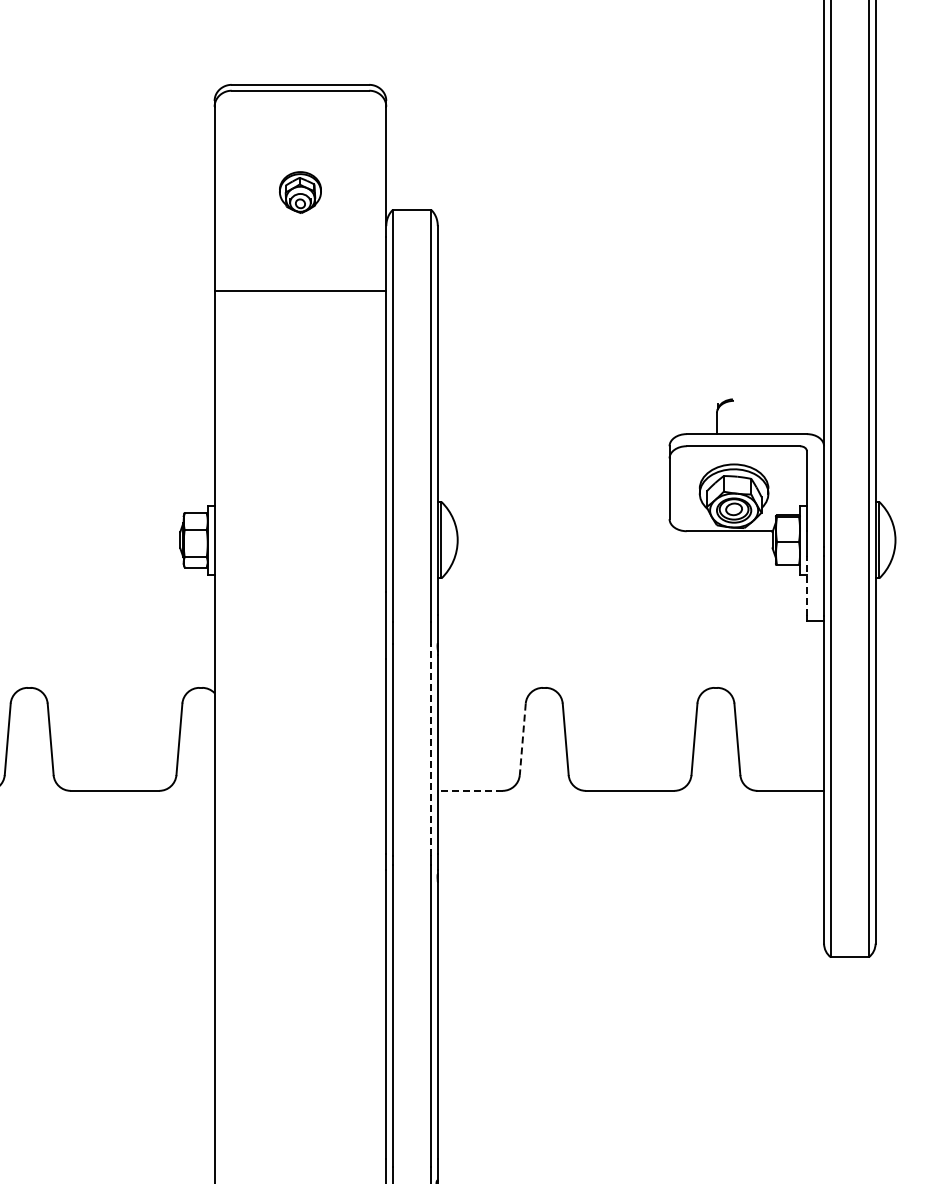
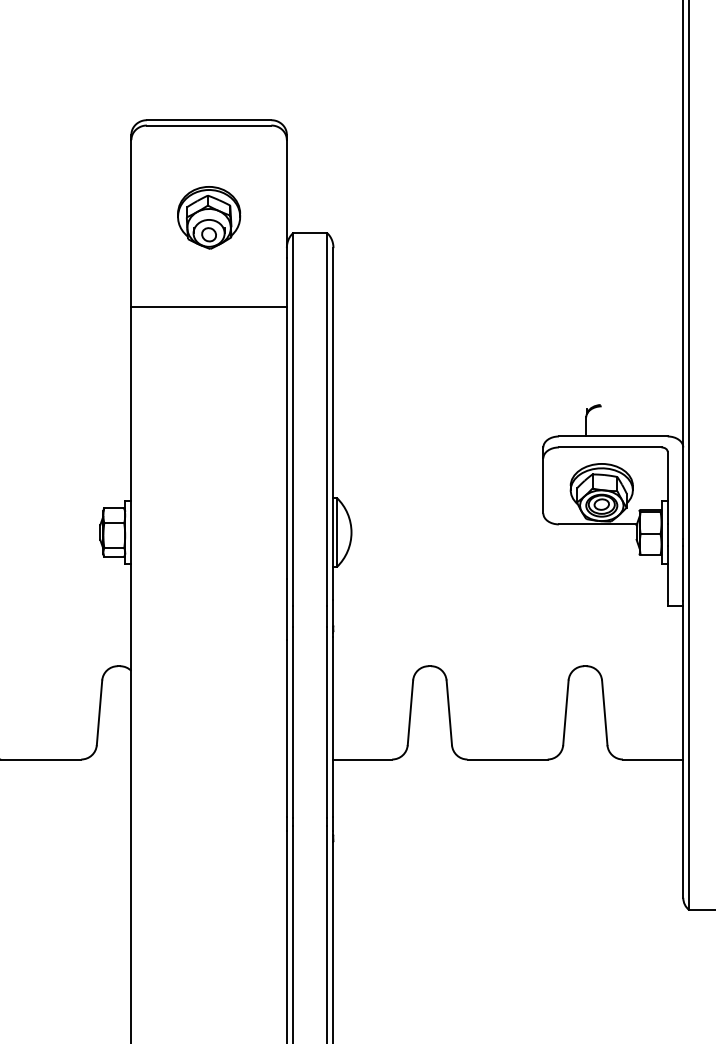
part: (300, 192) -> (209, 217), size x1.67
line: (806, 585) -> (667, 573), dashed -> solid
line: (522, 739) -> (410, 712), dashed -> solid
line: (430, 750) -> (326, 722), dashed -> solid
line: (469, 790) -> (362, 759), dashed -> solid

